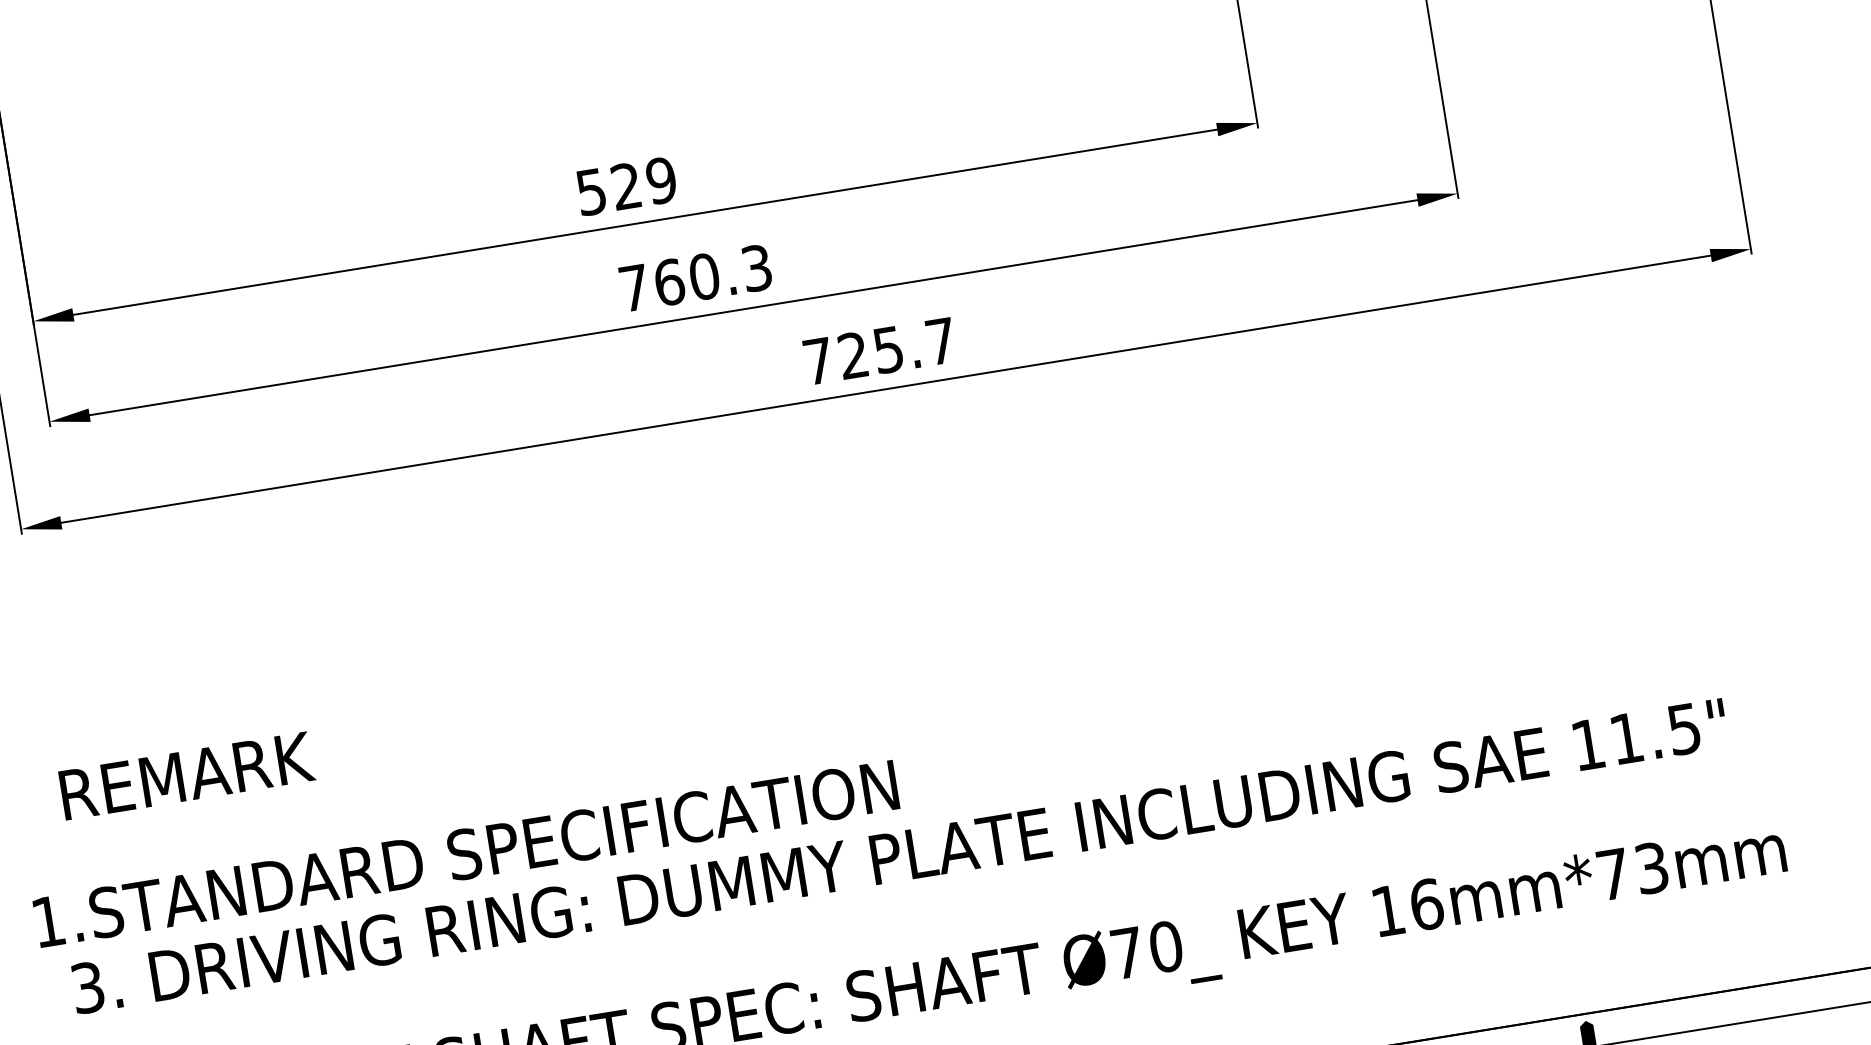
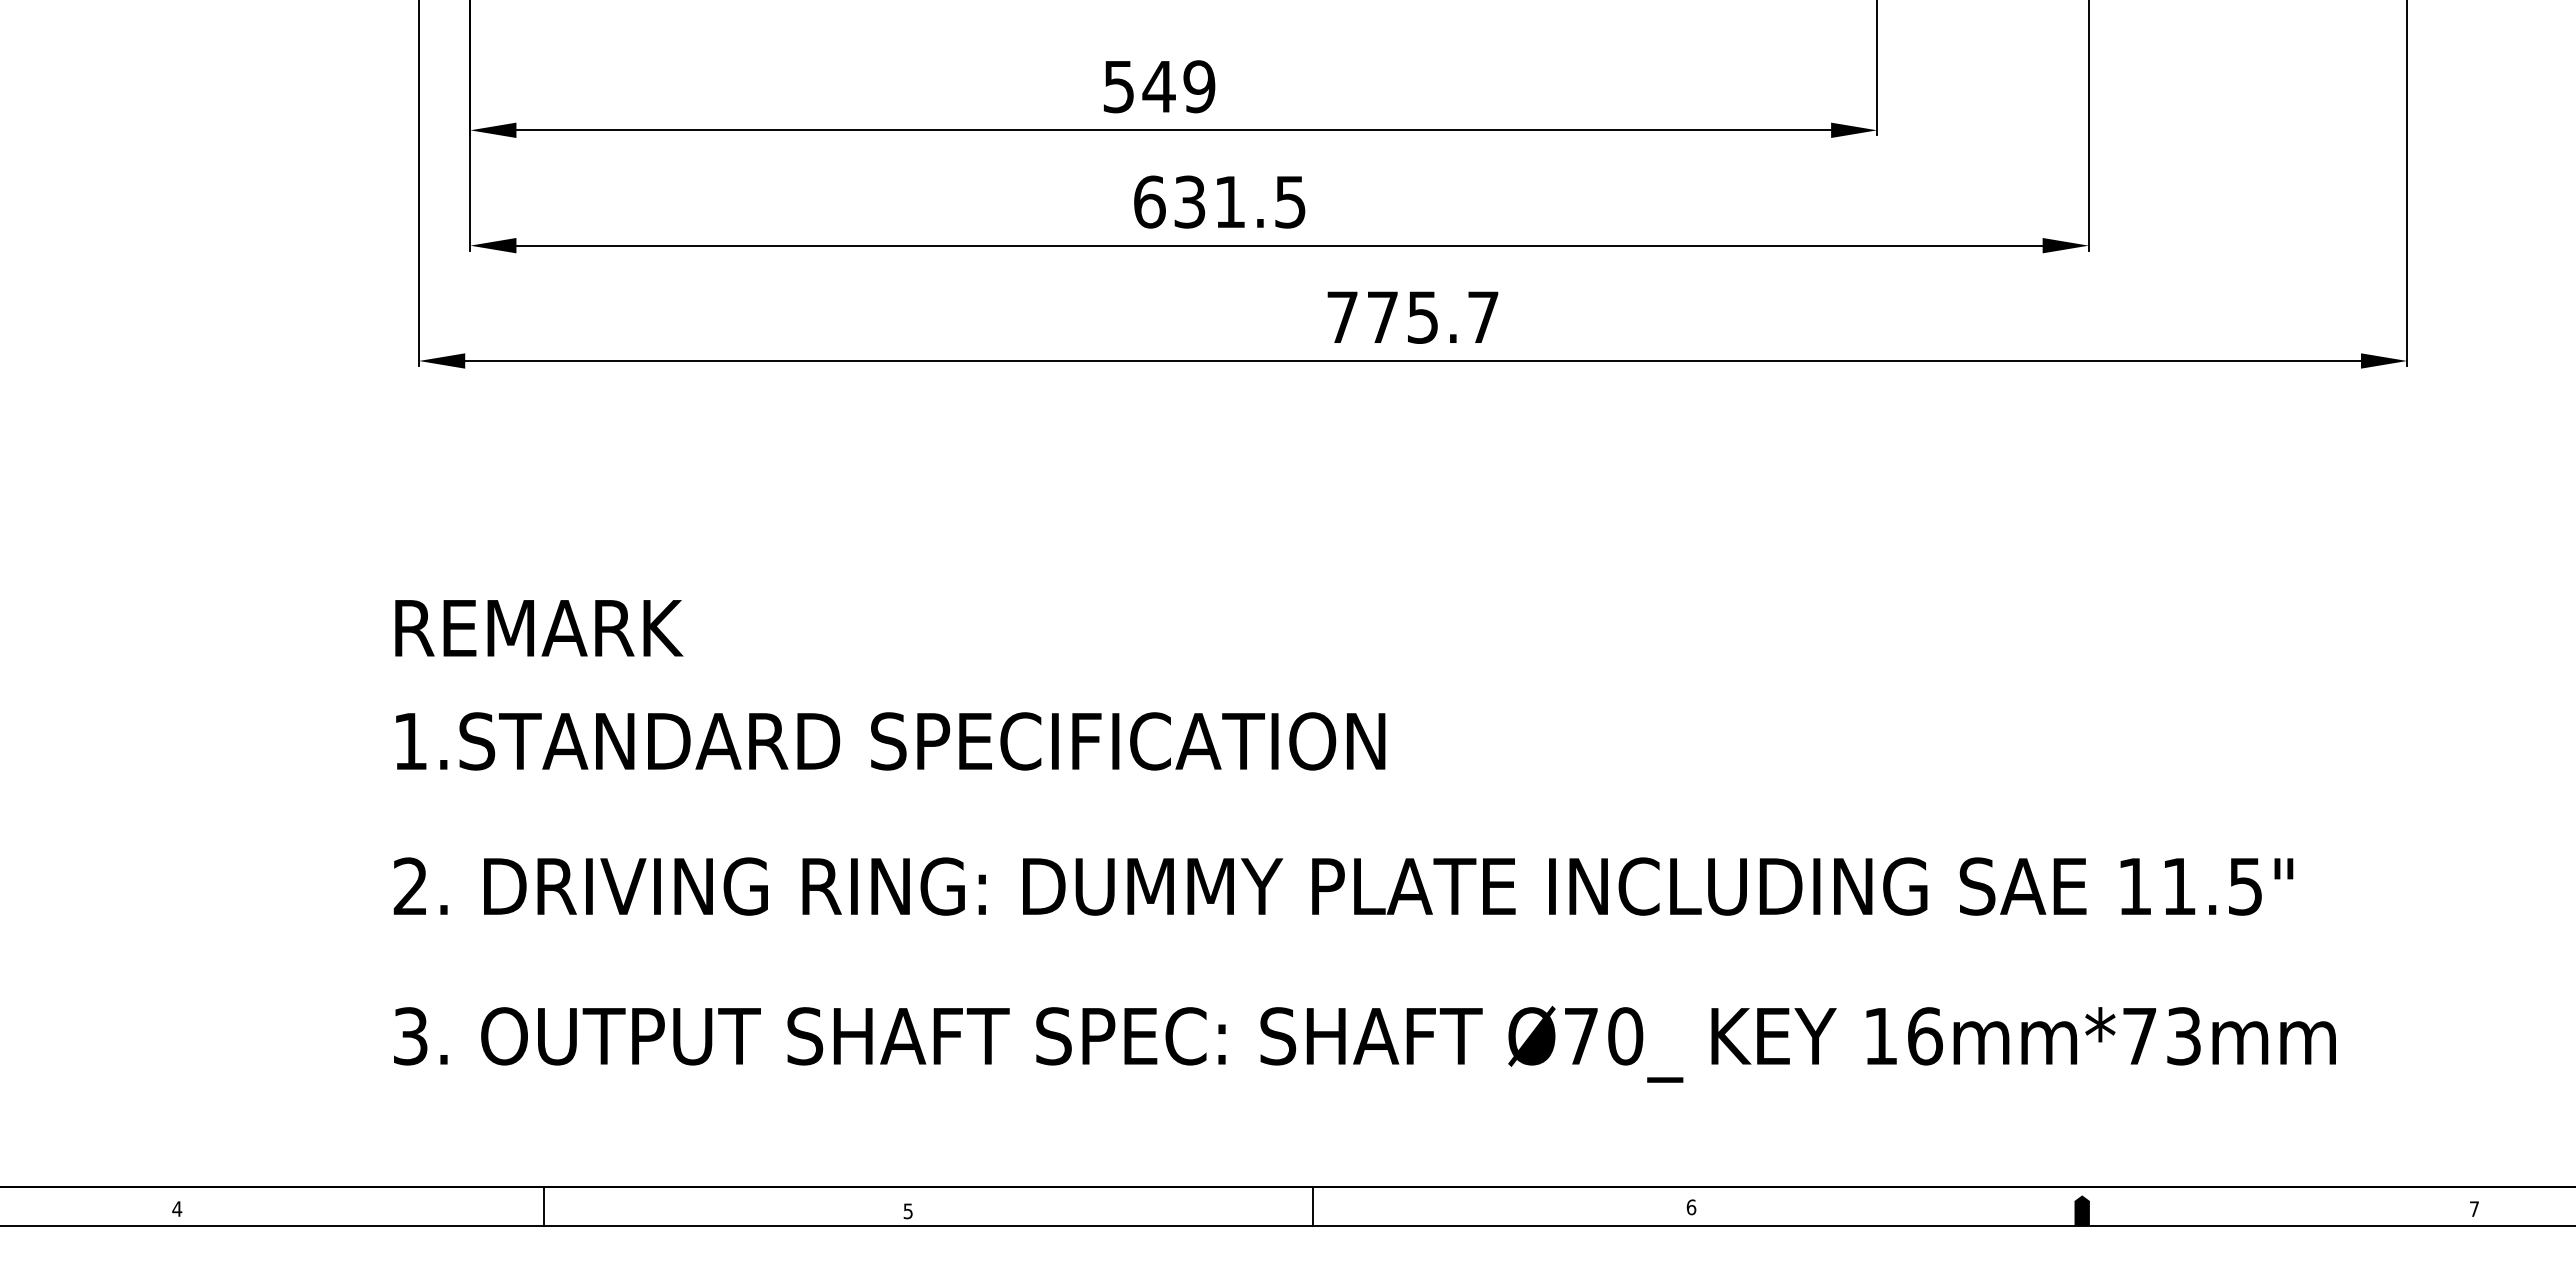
text: (625, 186) -> (1158, 86), 529 -> 549
text: (695, 277) -> (1219, 201), 760.3 -> 631.5
text: (853, 354) -> (1382, 316), 725.7 -> 775.7
text: (187, 776) -> (539, 628), moved
text: (466, 854) -> (890, 741), moved
text: (87, 987) -> (410, 886), 3. -> 2.

